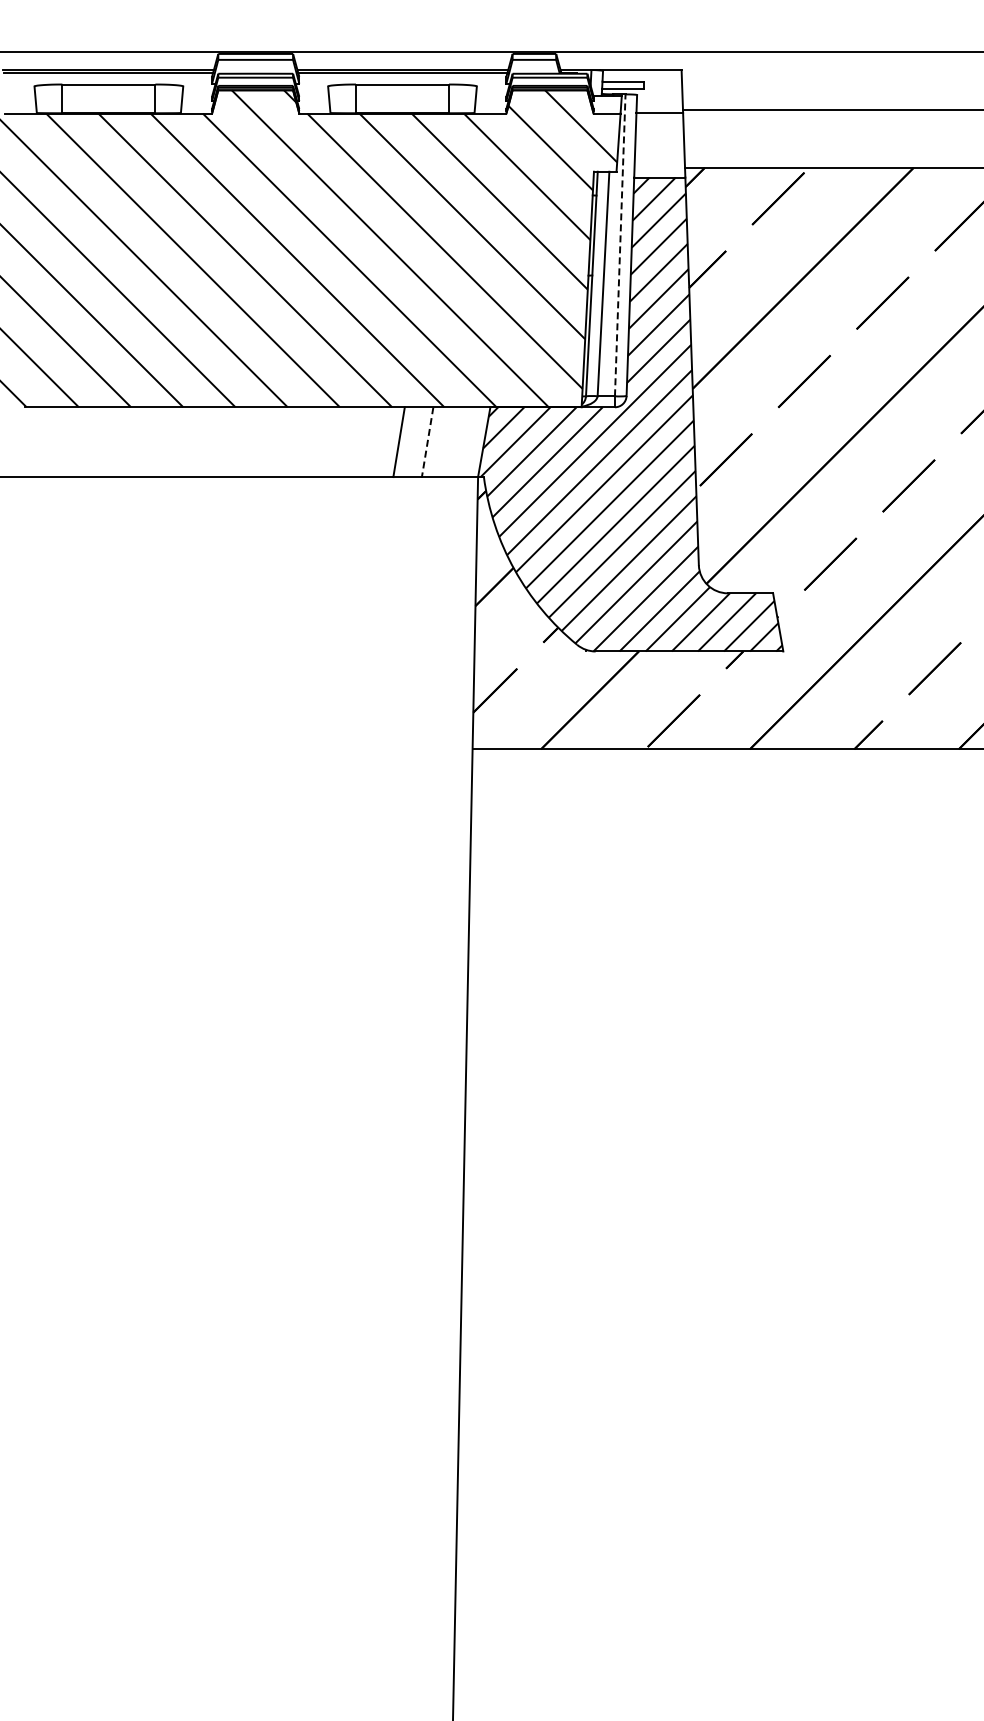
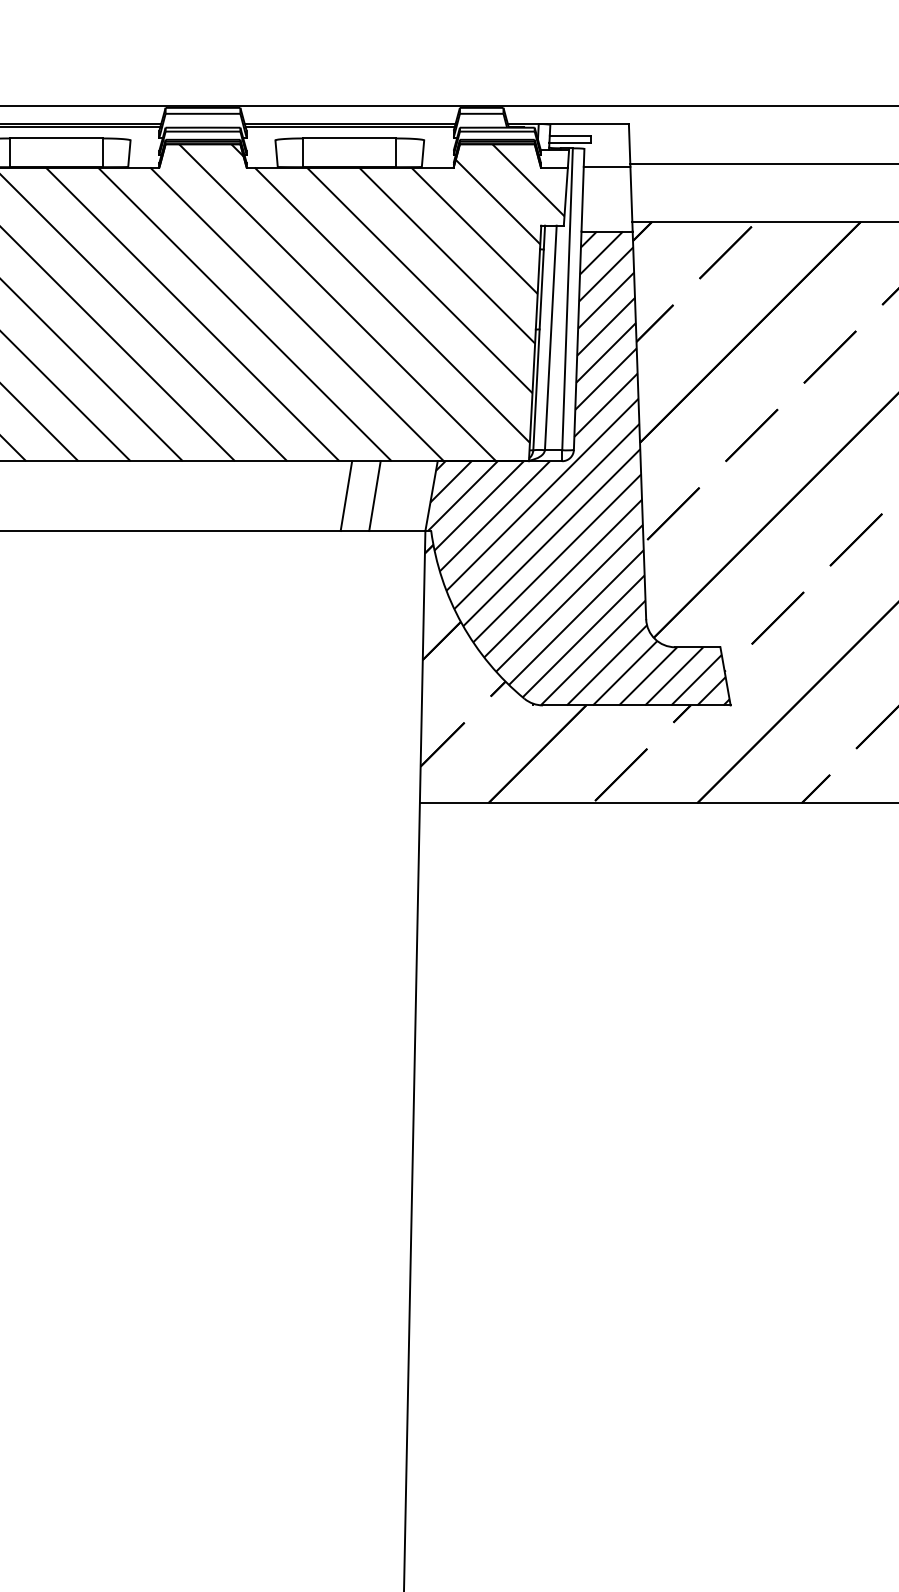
line: (620, 244) -> (567, 298), dashed -> solid
line: (427, 442) -> (374, 496), dashed -> solid

